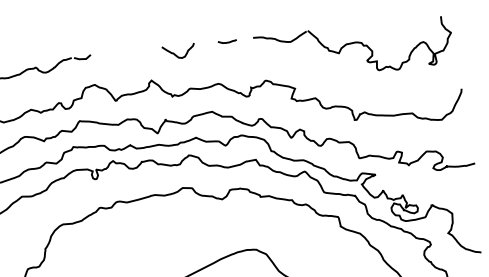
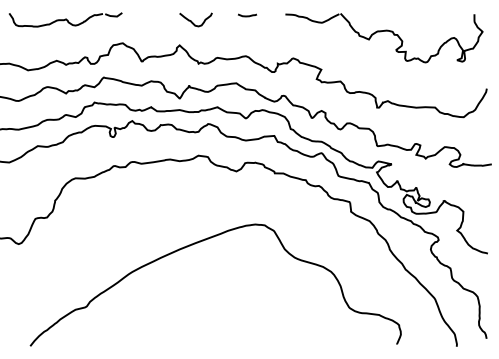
curve: (227, 41) -> (247, 15), moved
curve: (175, 53) -> (192, 21), moved

